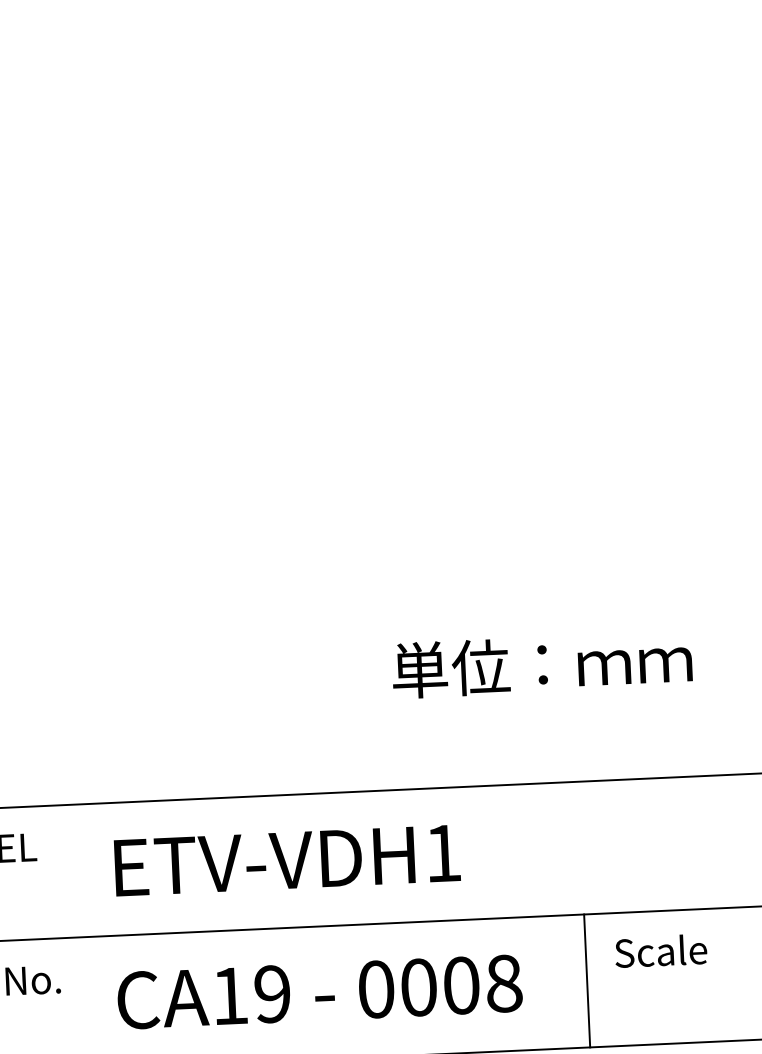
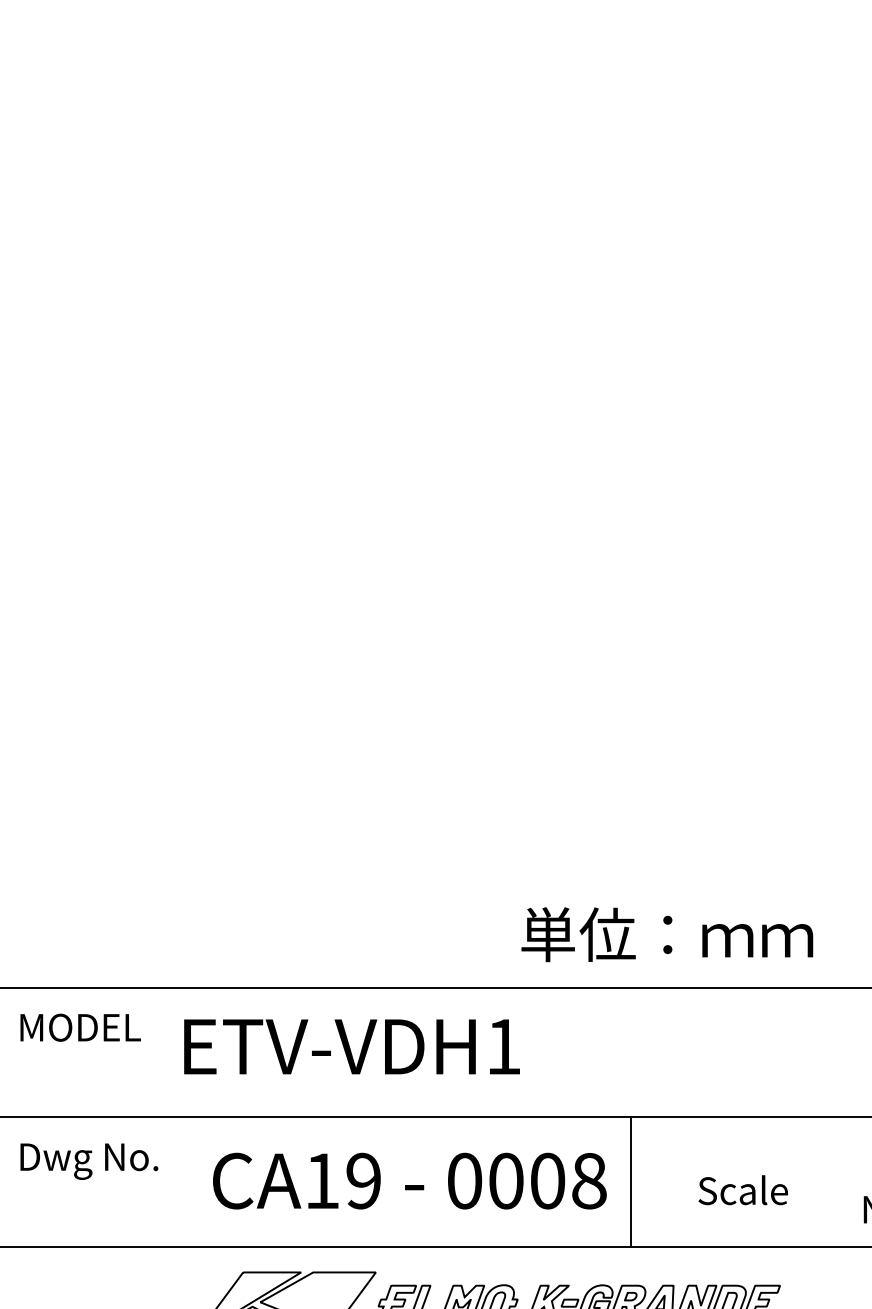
text: (542, 664) -> (667, 934), moved
text: (286, 860) -> (351, 1046), moved
text: (660, 951) -> (742, 1190), moved
line: (587, 980) -> (631, 1181), moved

